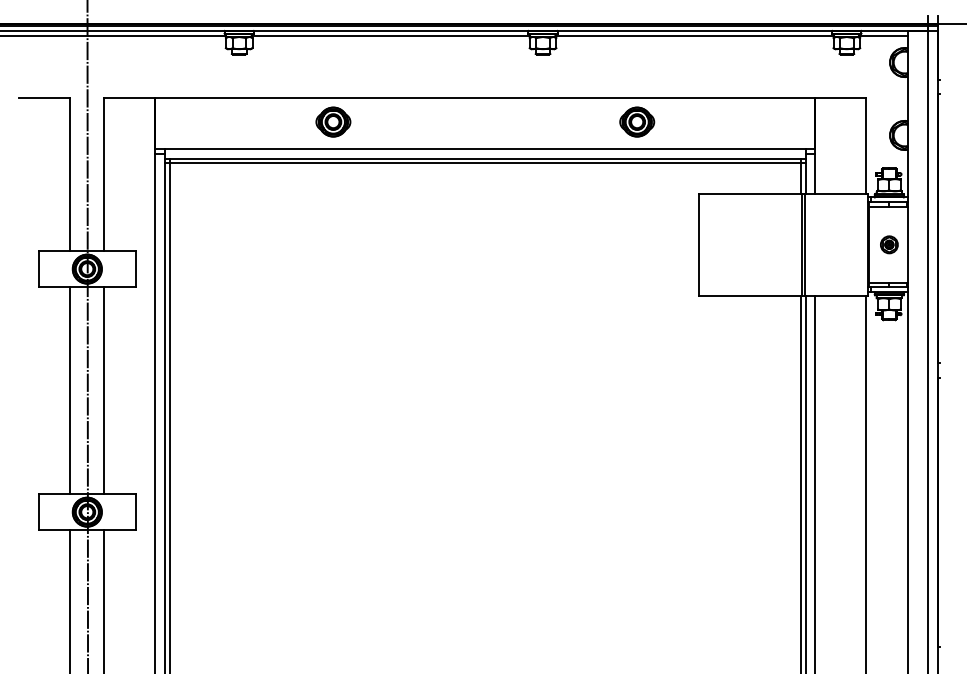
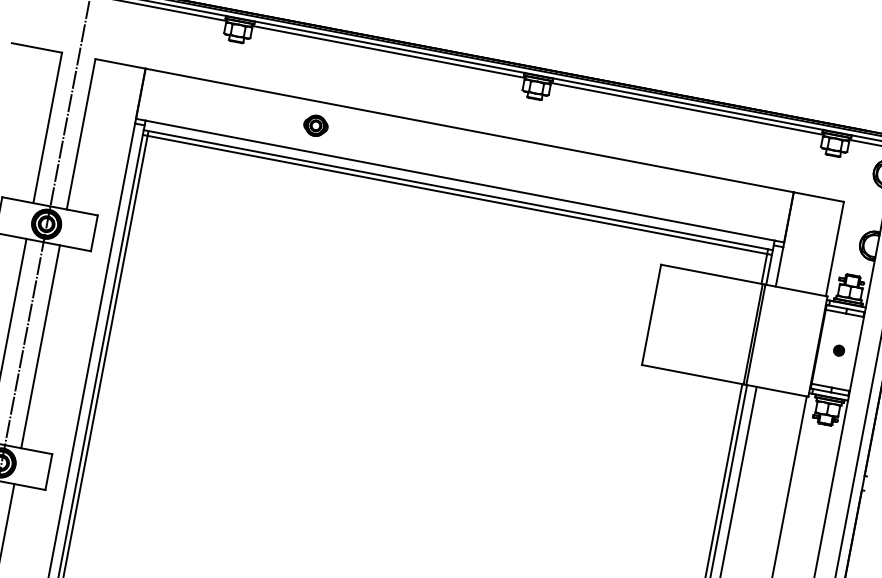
part: (333, 121) -> (316, 125), size x0.7
part: (637, 121) -> (614, 182), removed
part: (889, 244) -> (839, 350), size x0.6

